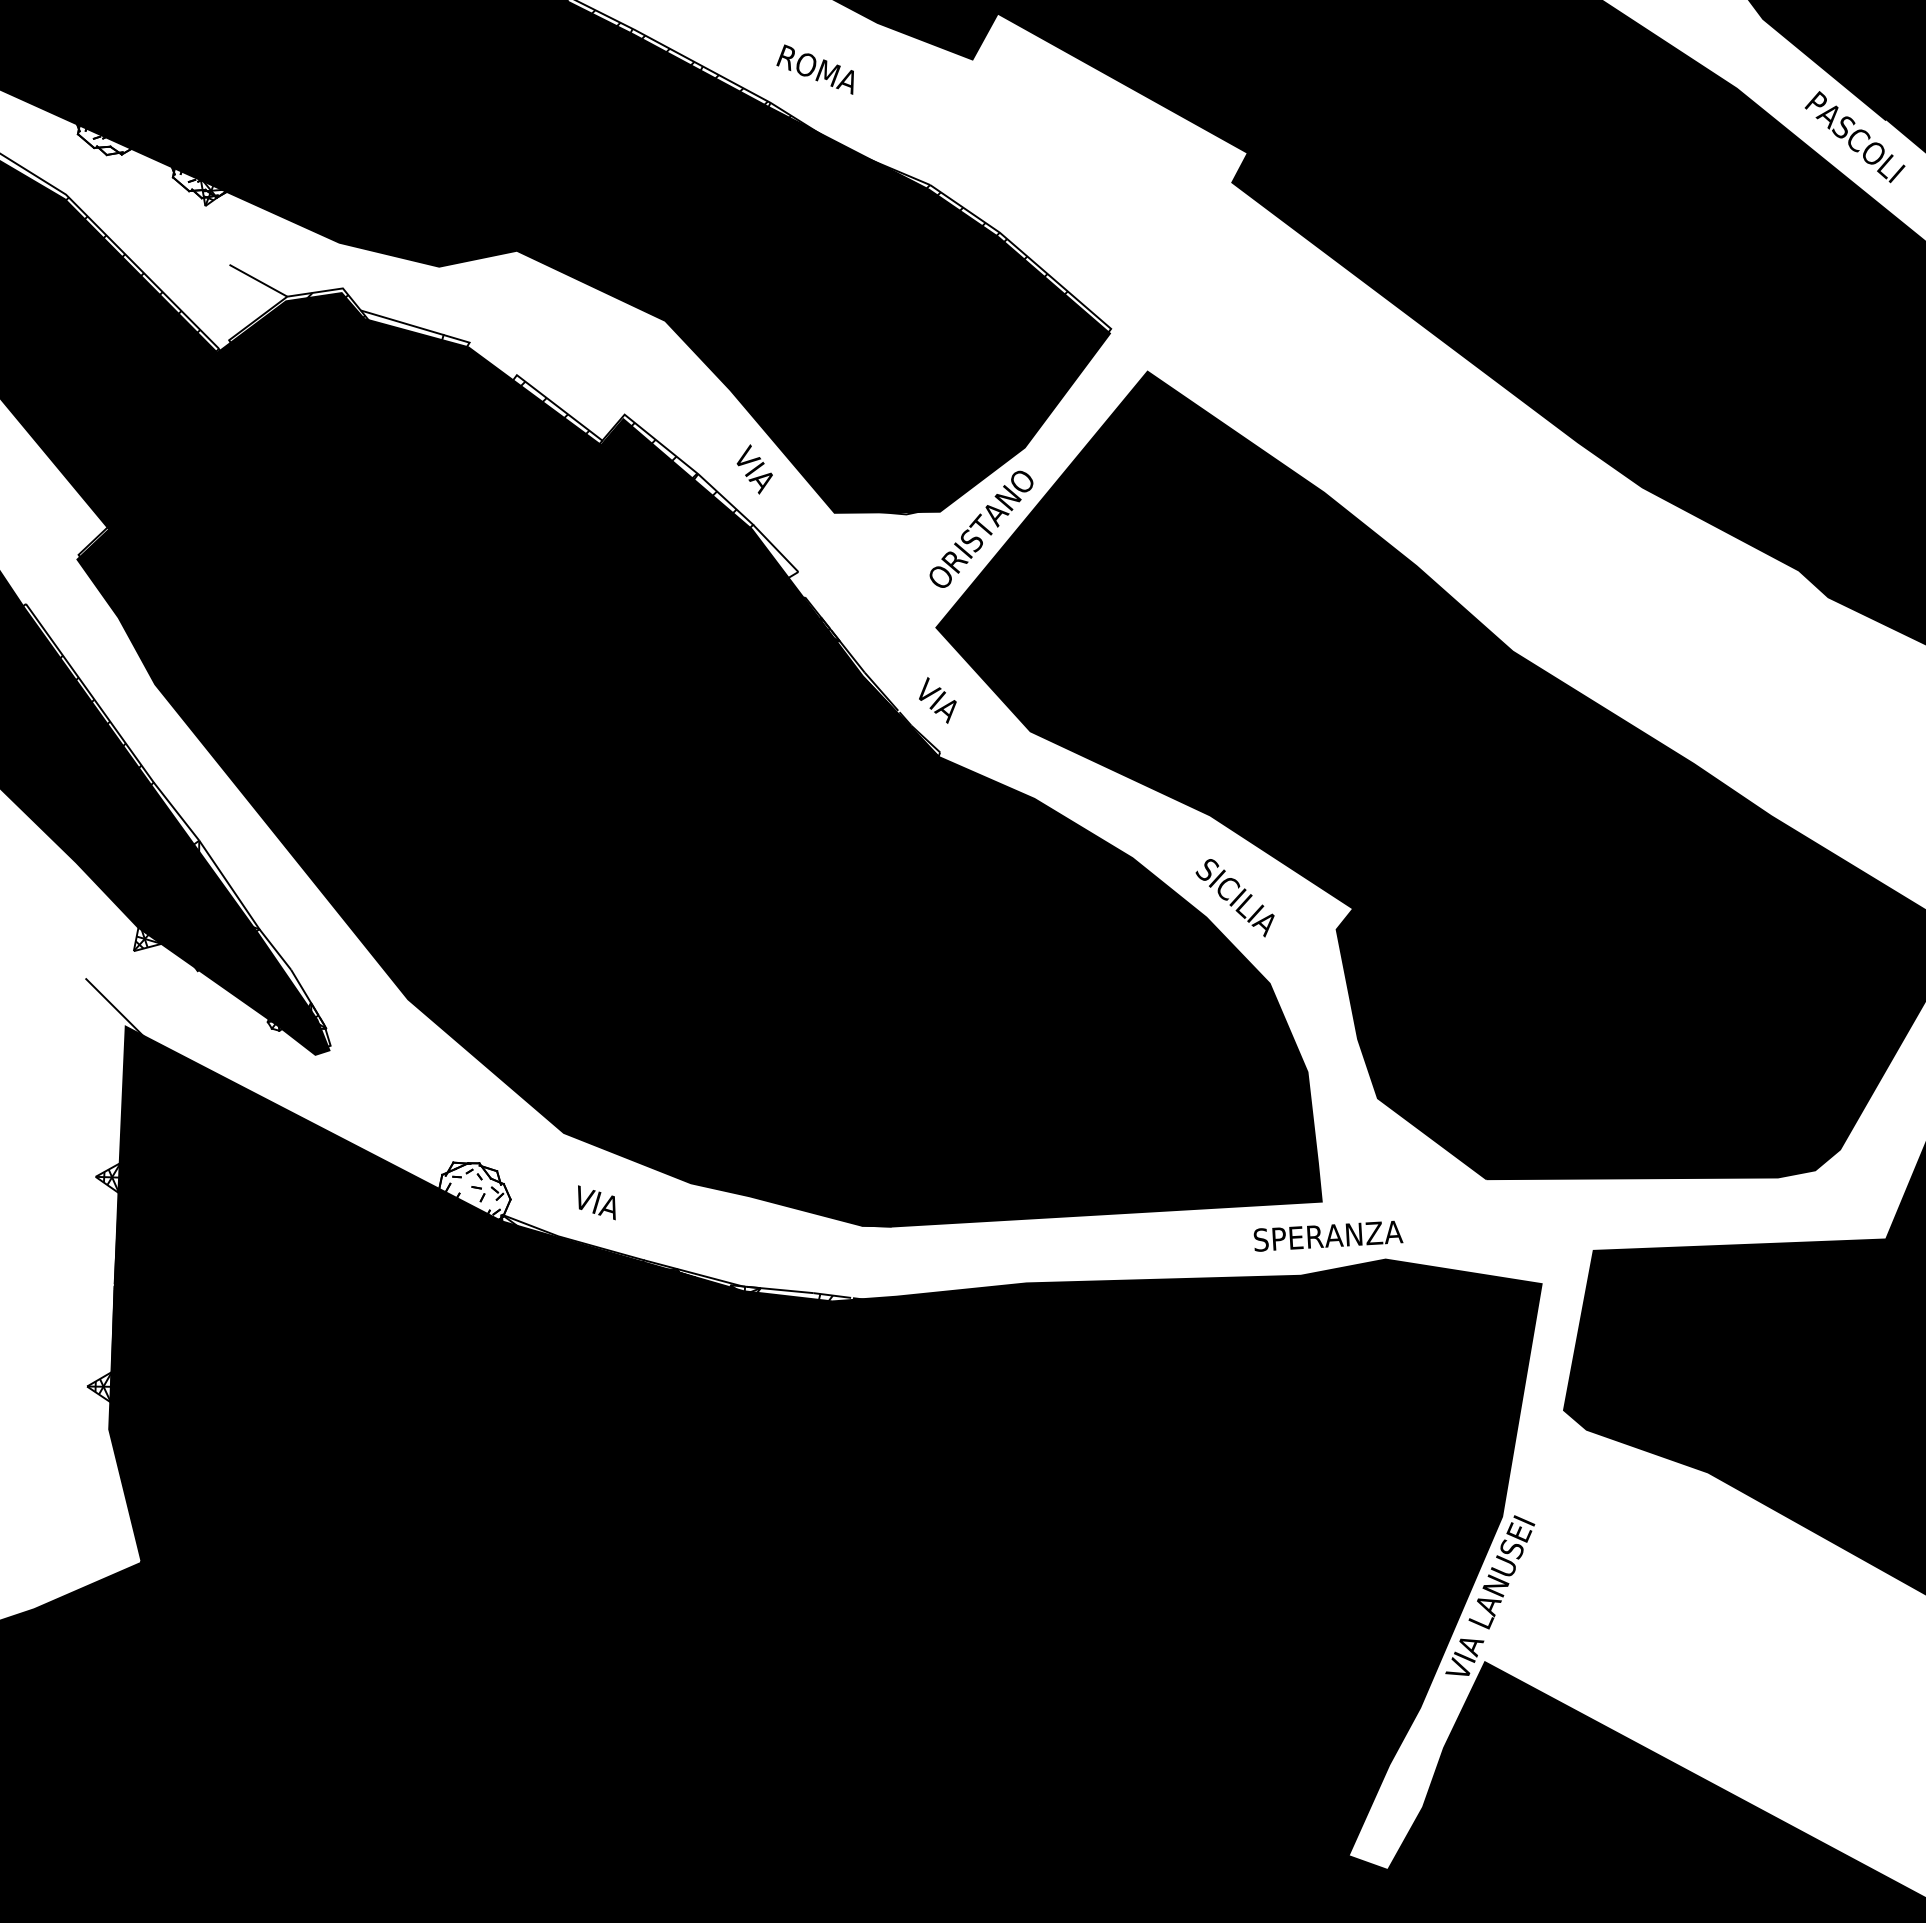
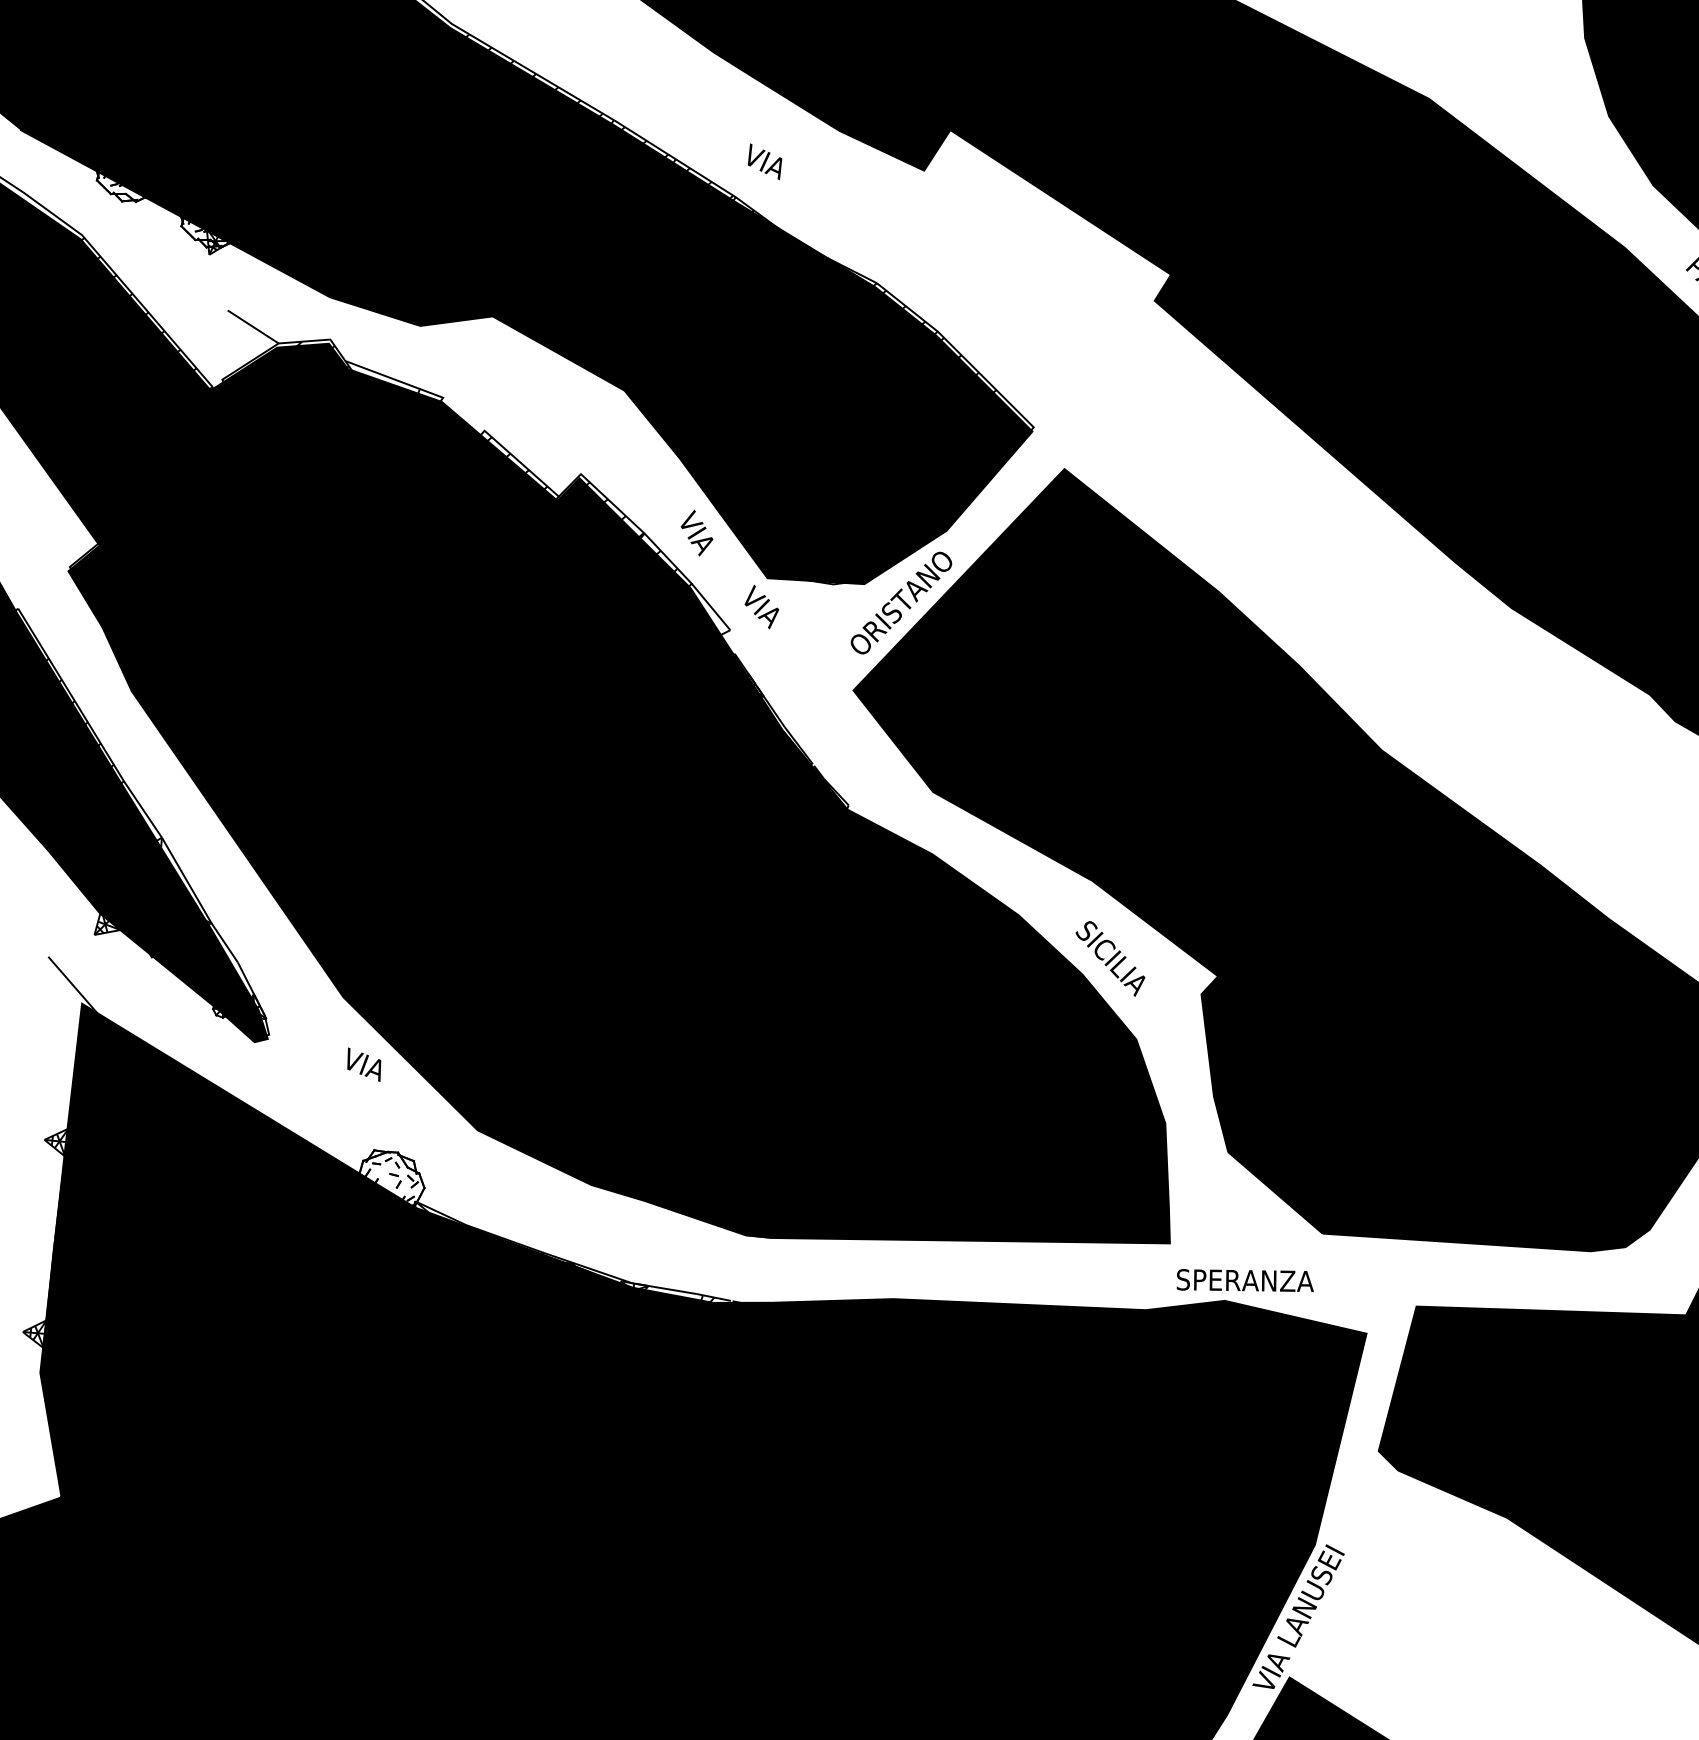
text: (814, 68) -> (778, 168), ROMA -> VIA
text: (937, 700) -> (761, 607), moved
text: (596, 1202) -> (363, 1064), moved
text: (1328, 1235) -> (1245, 1280), moved

